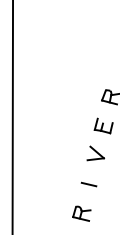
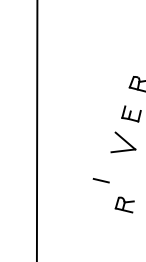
part: (95, 153) -> (122, 142), size x1.4
line: (88, 184) -> (100, 180), moved
part: (81, 213) -> (124, 204), moved

